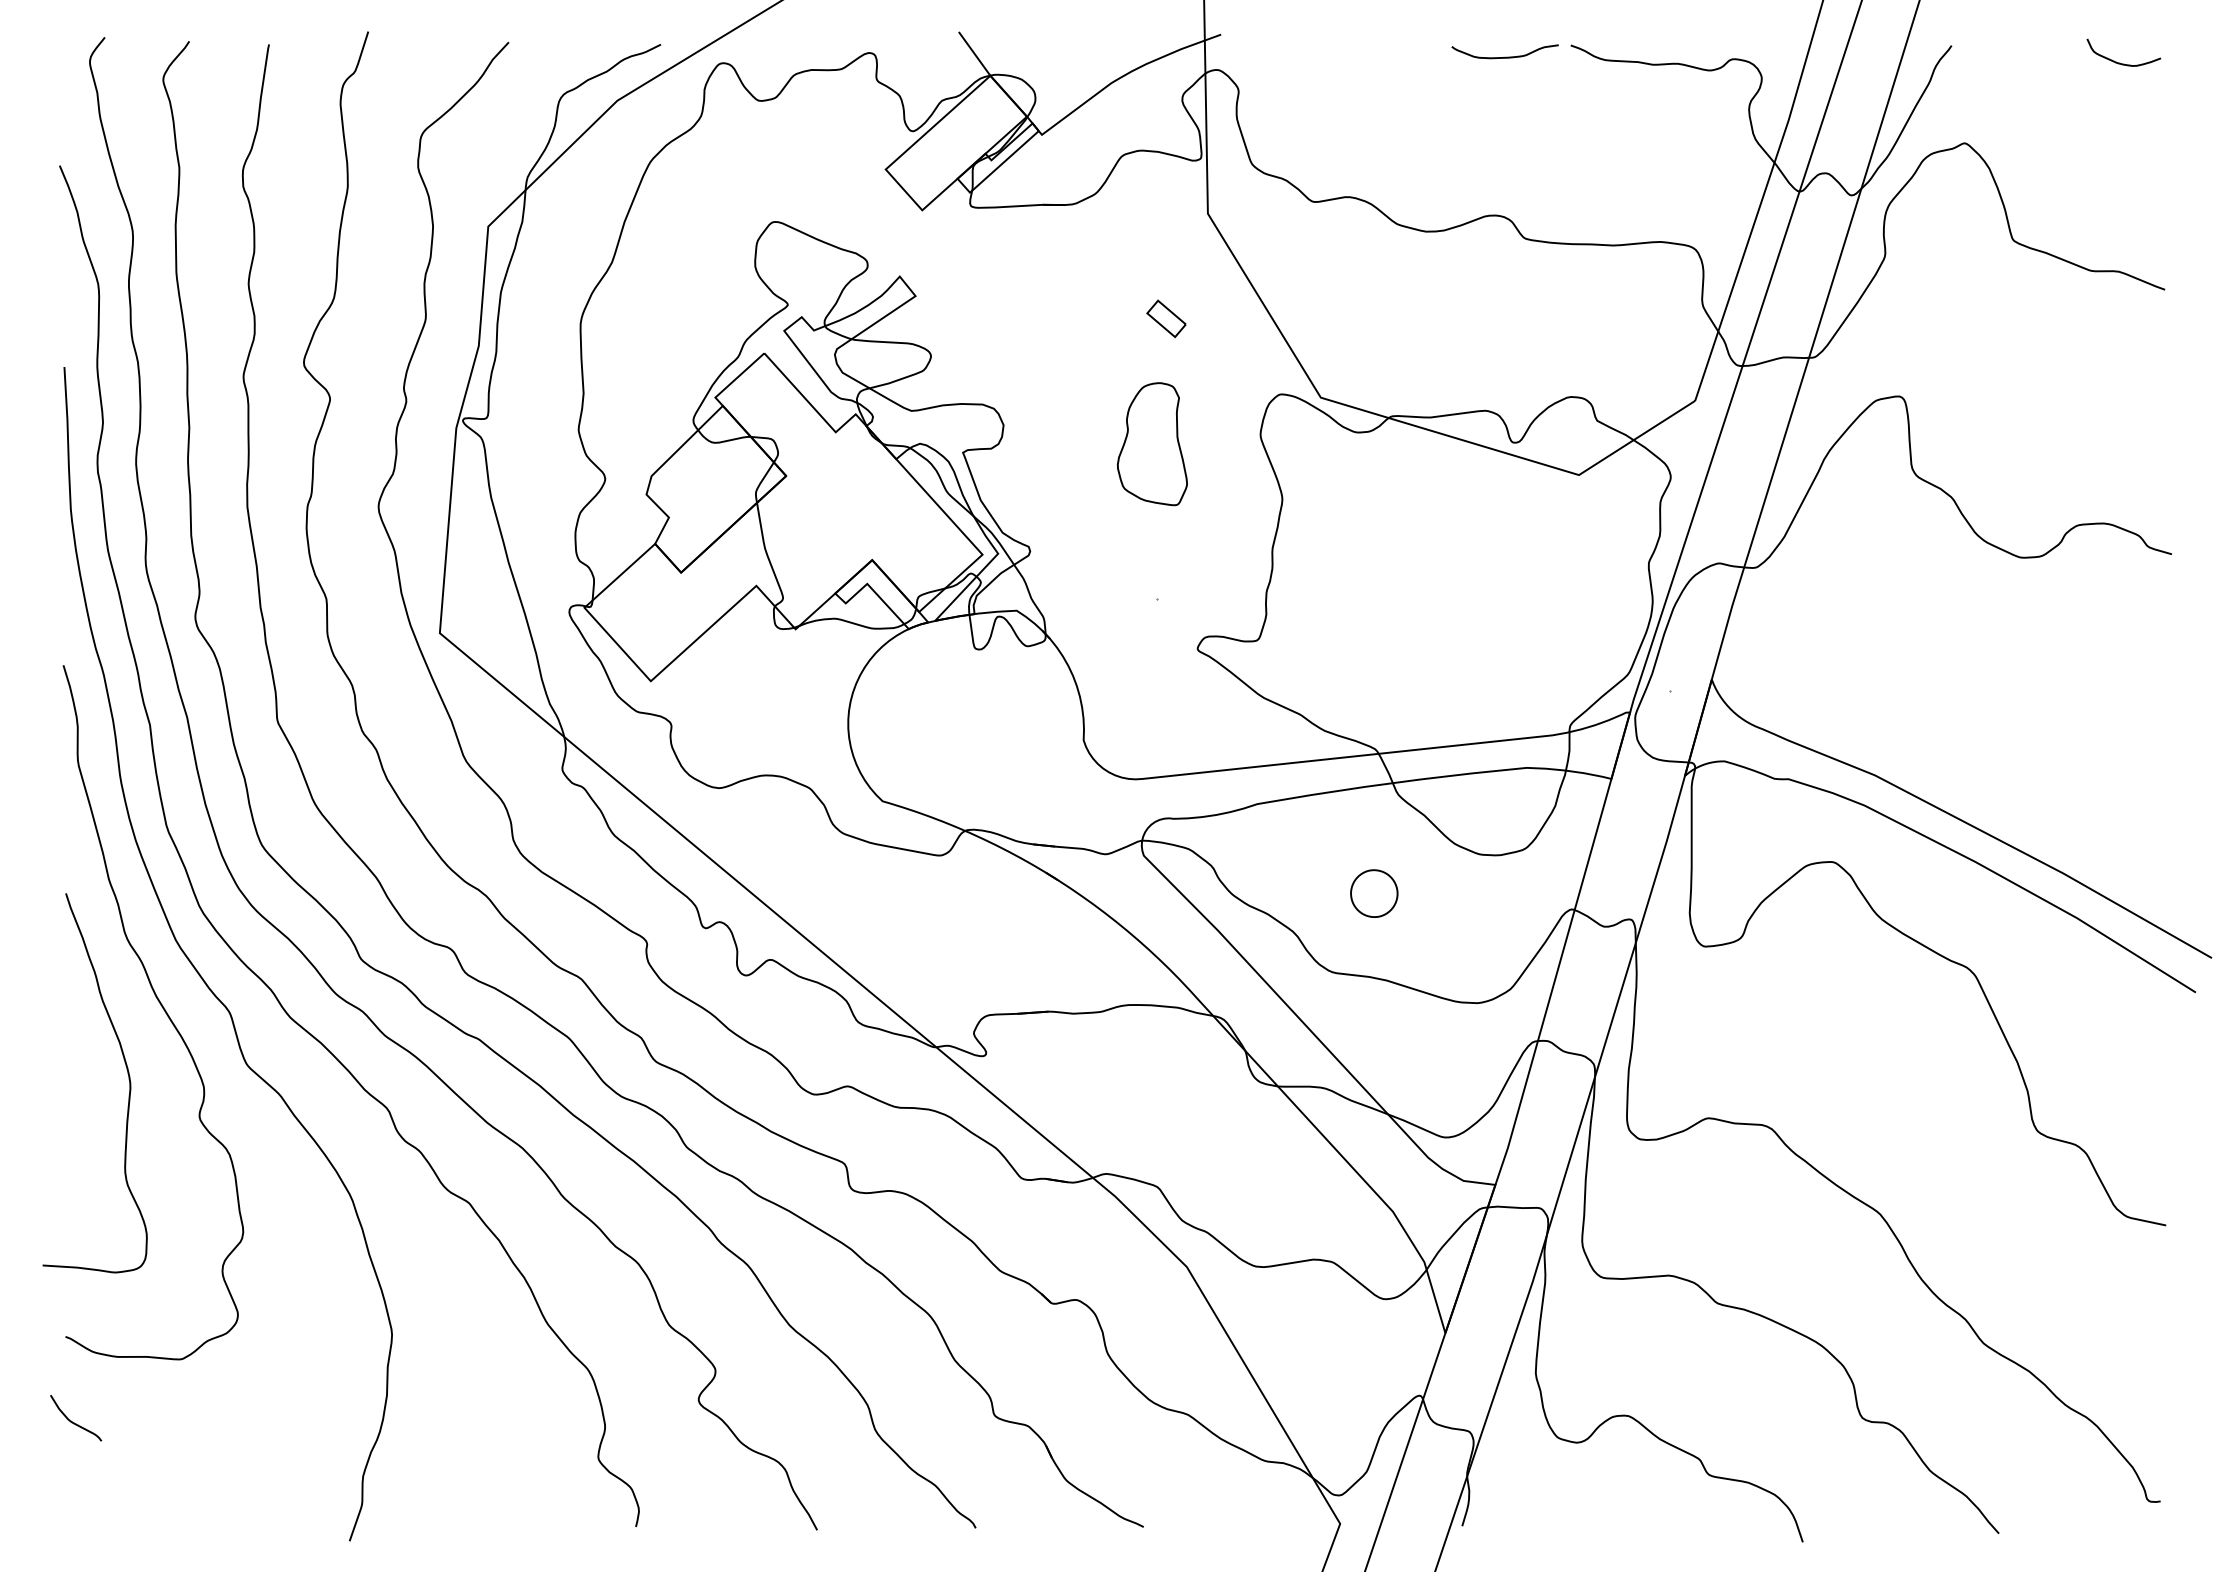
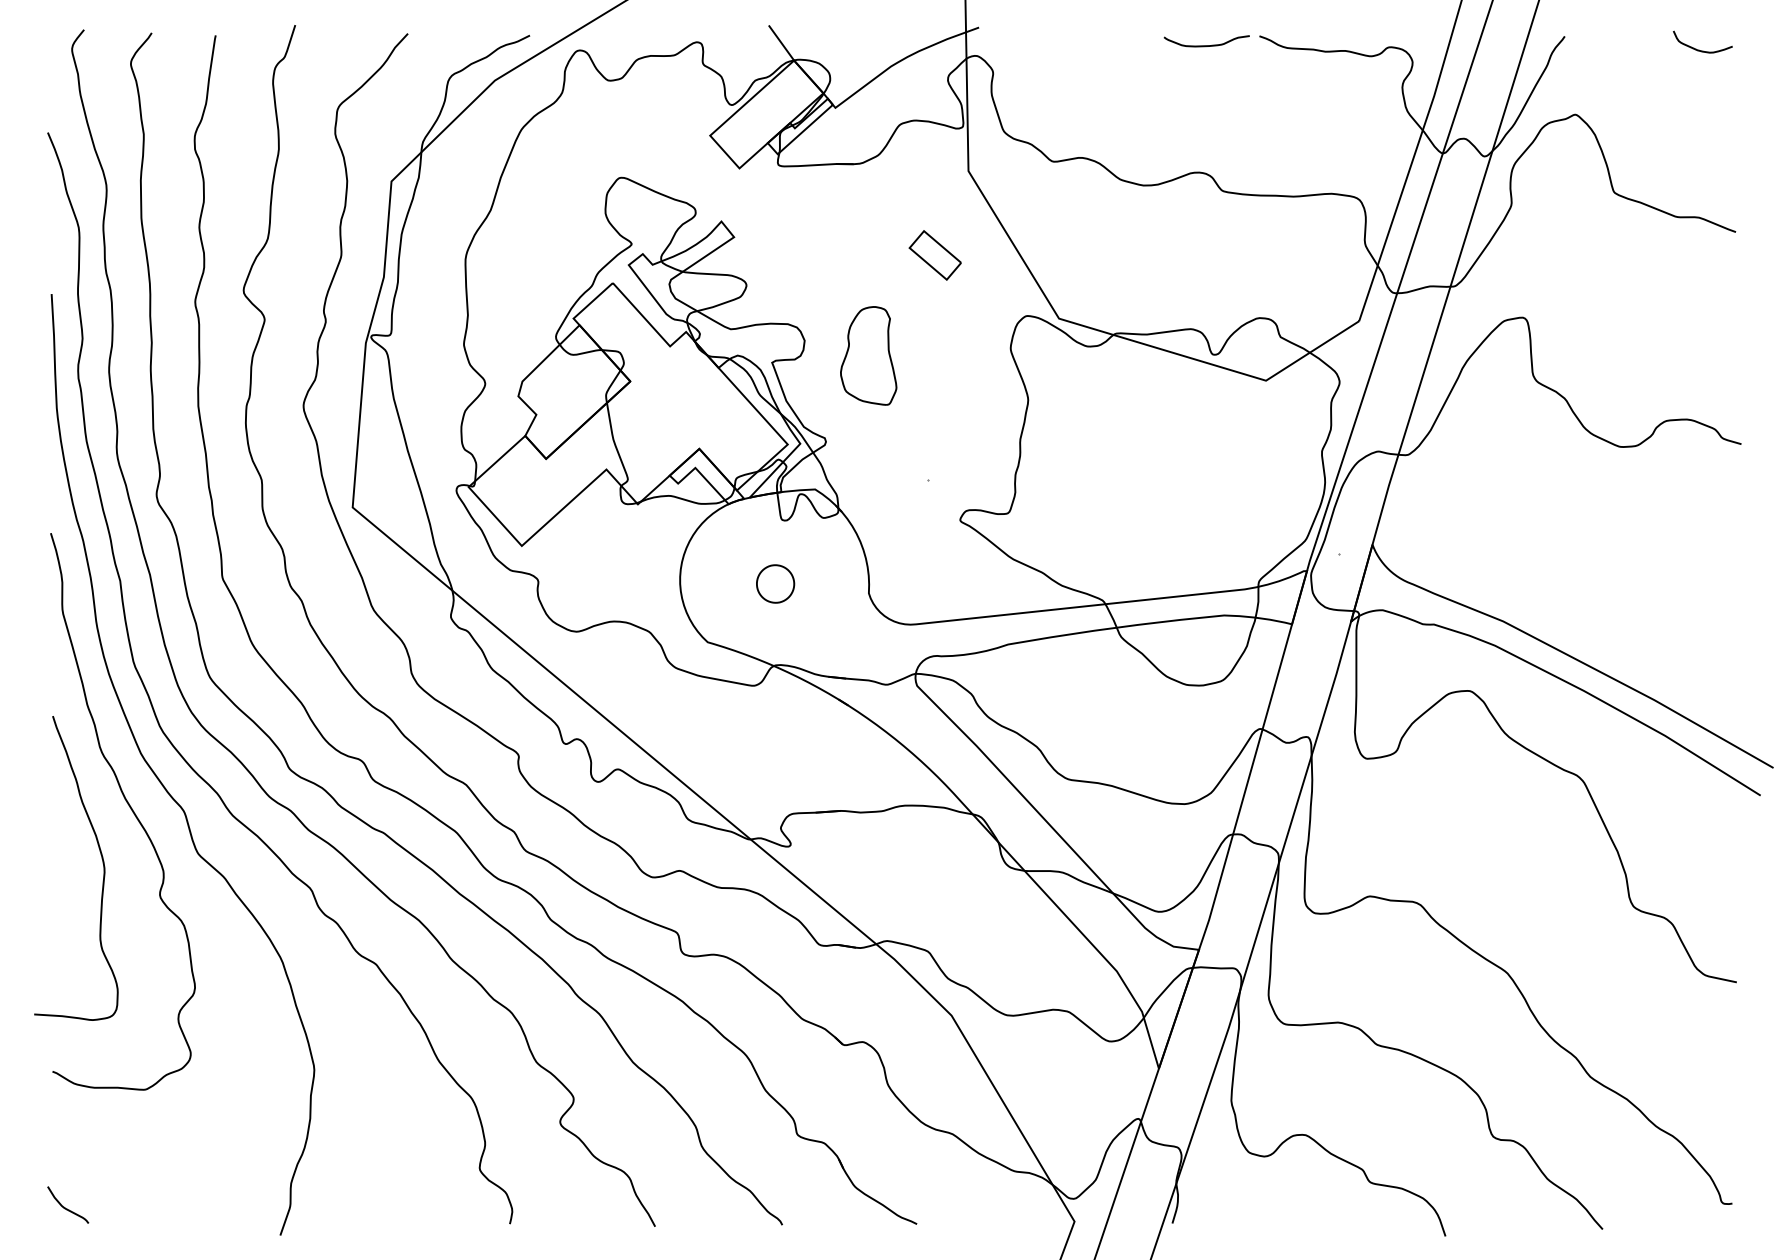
part: (1166, 318) -> (935, 255), size x1.67
part: (1152, 444) -> (868, 356), moved
part: (1374, 893) -> (775, 583), moved
curve: (74, 1422) -> (66, 1208), moved

